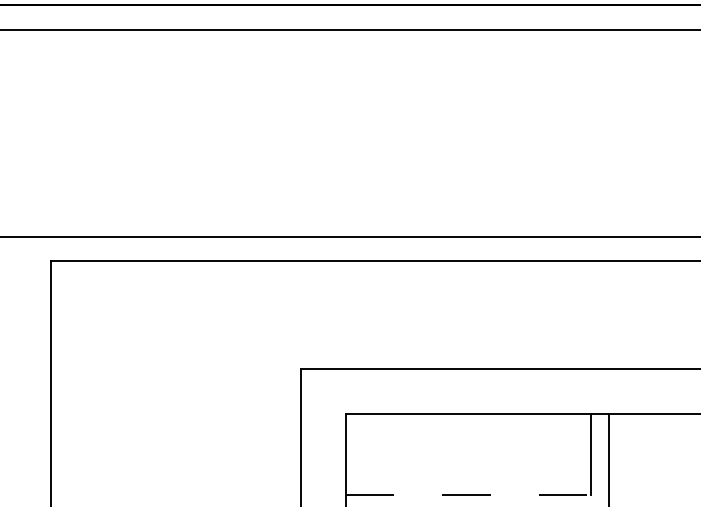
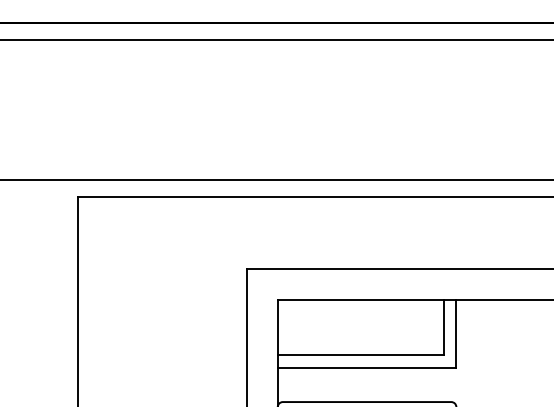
line: (467, 494) -> (360, 354), dashed -> solid

